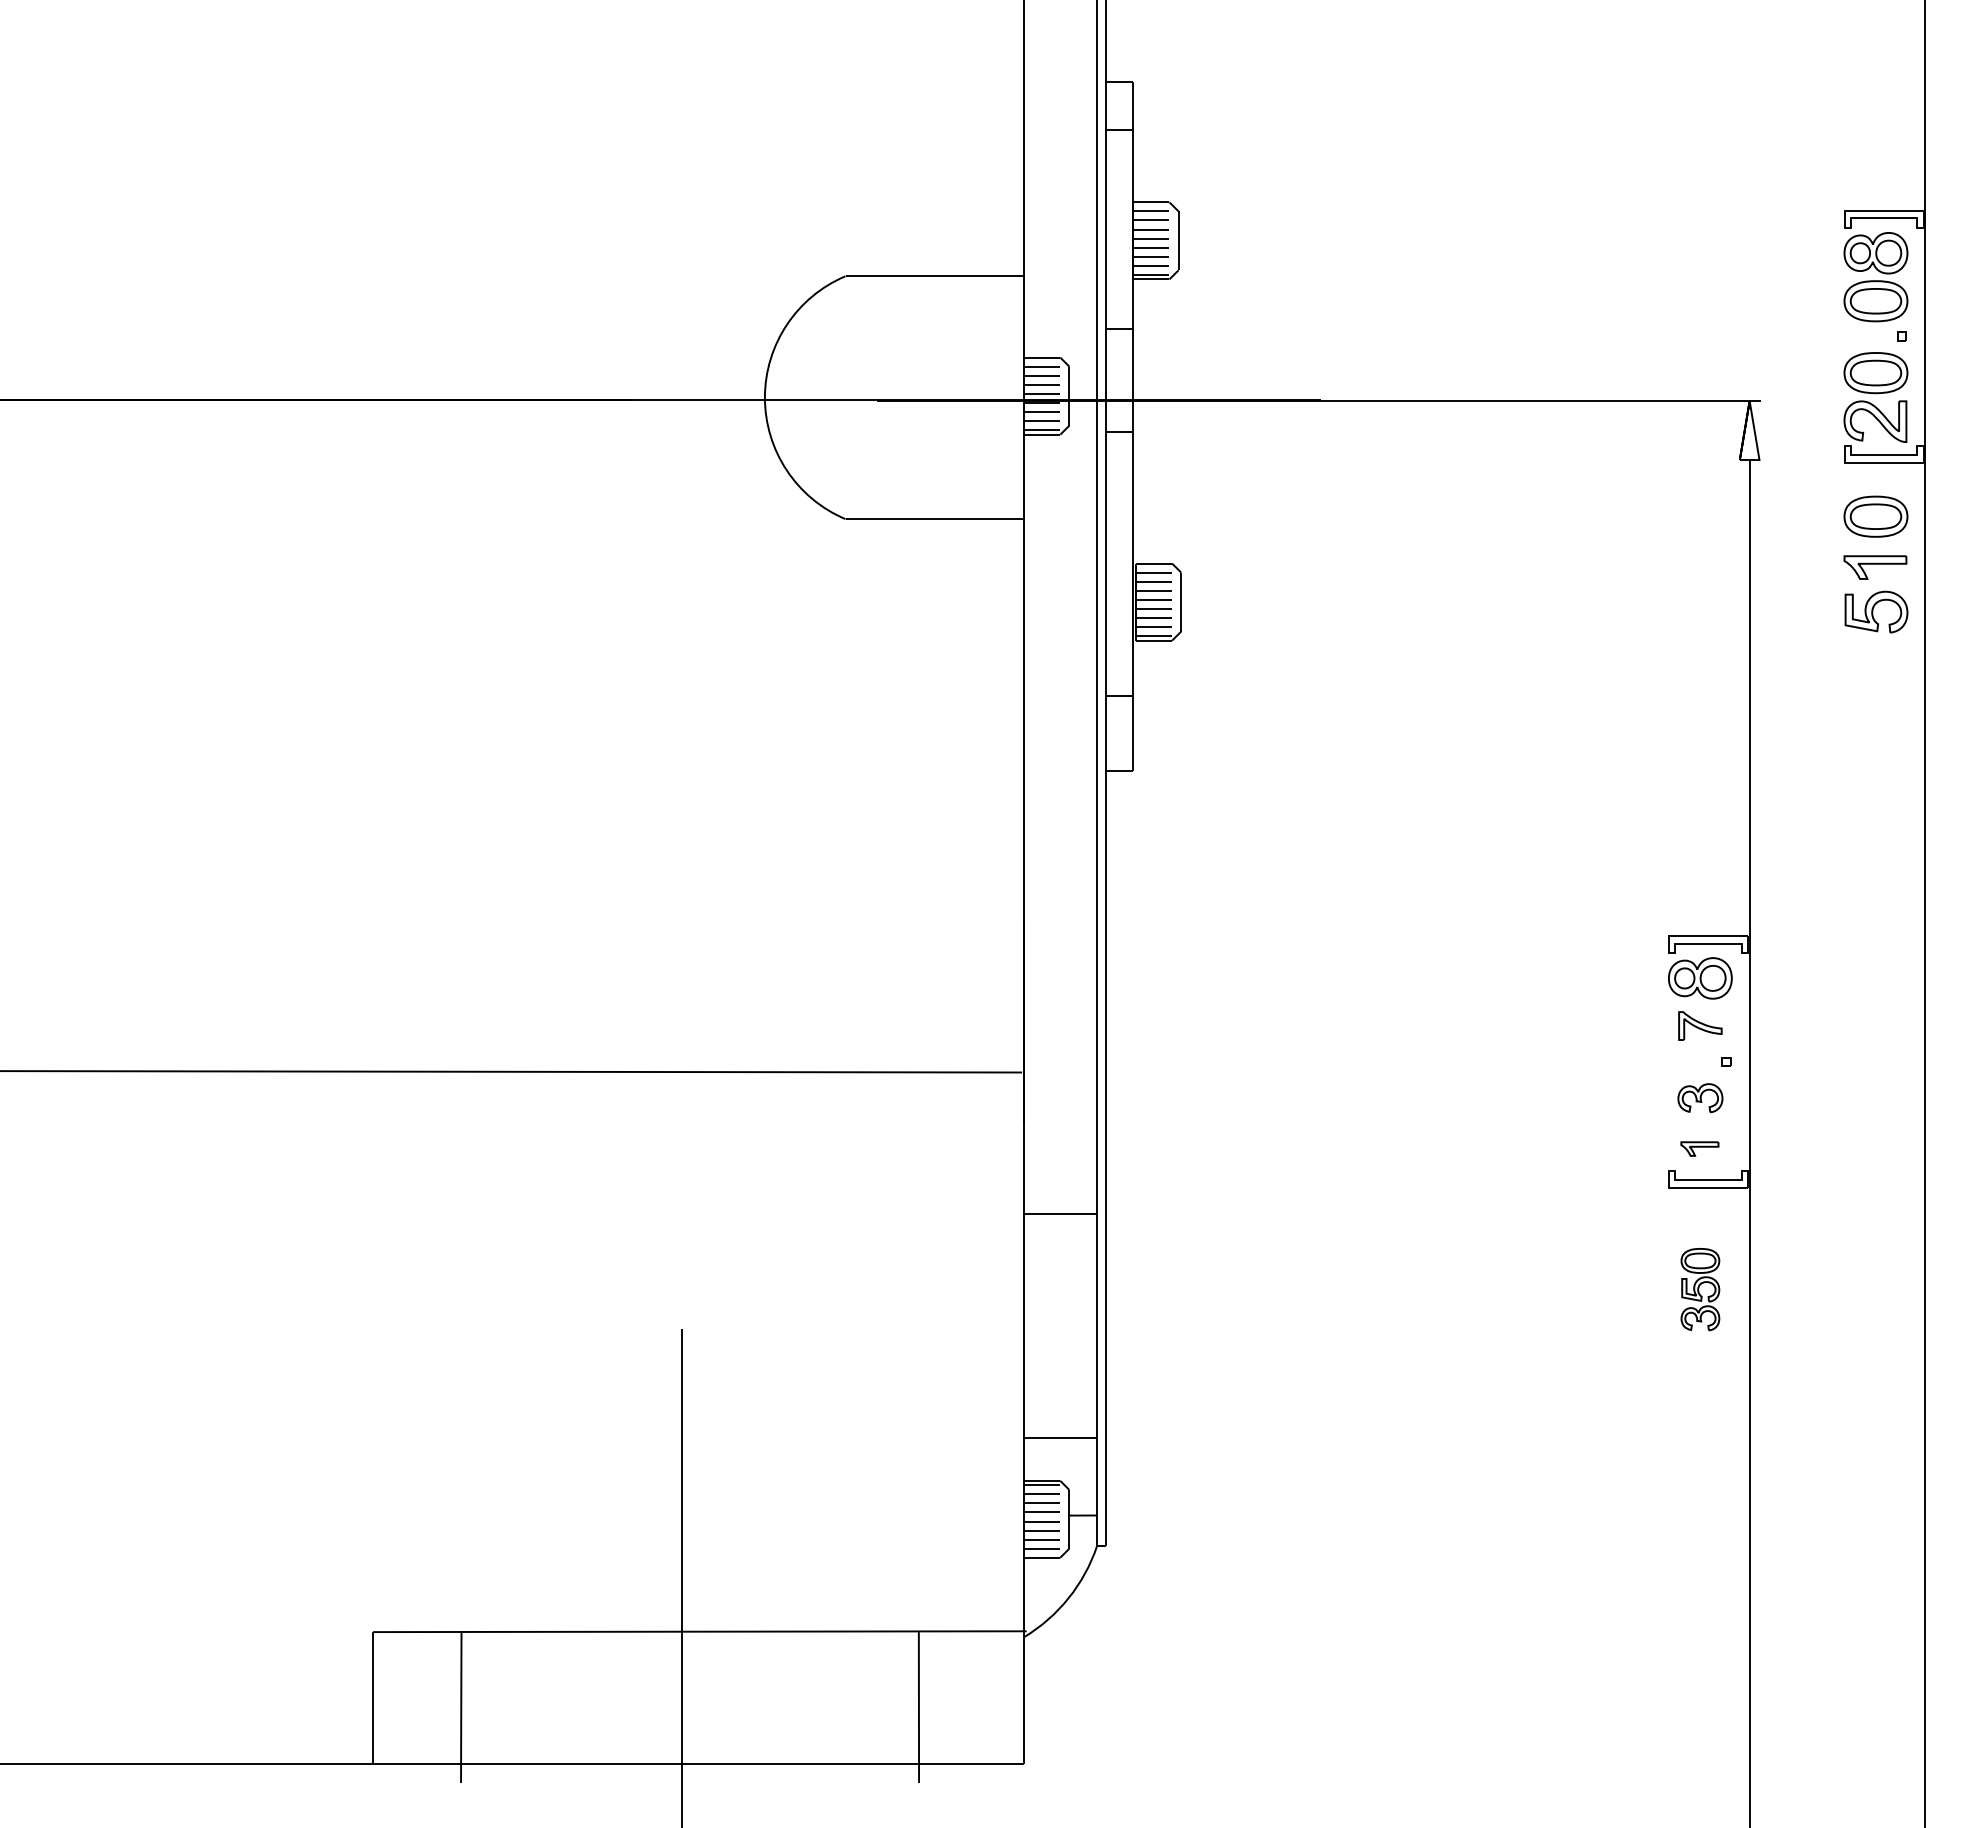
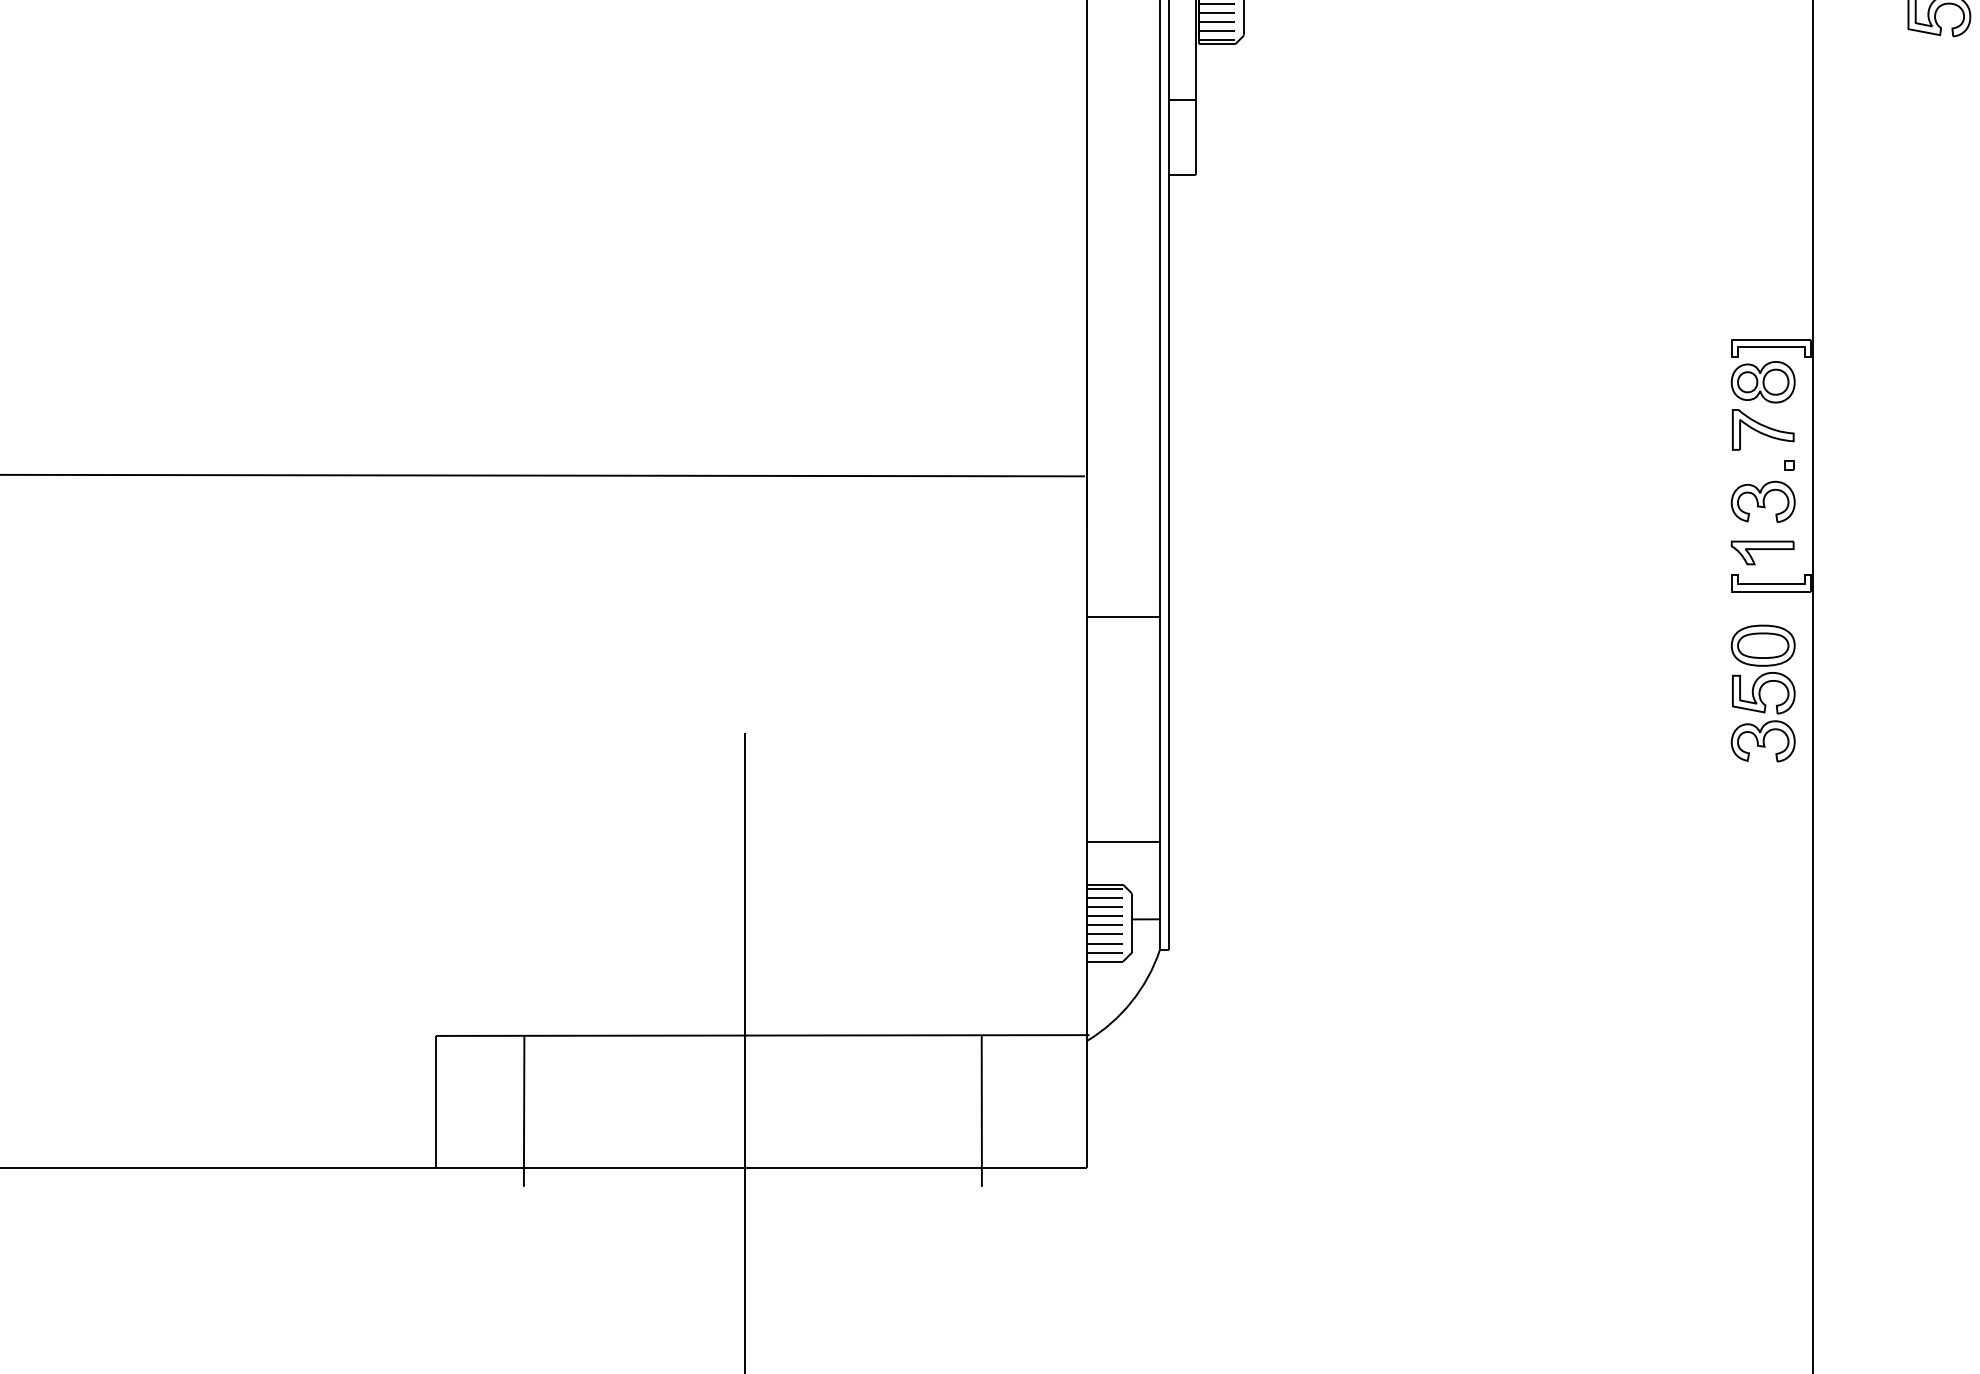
part: (1700, 1025) -> (1763, 429), size x1.43
part: (1700, 1098) -> (1763, 502), size x1.43
part: (1699, 1148) -> (1762, 552), size x1.67
part: (1700, 1289) -> (1763, 693), size x1.67

